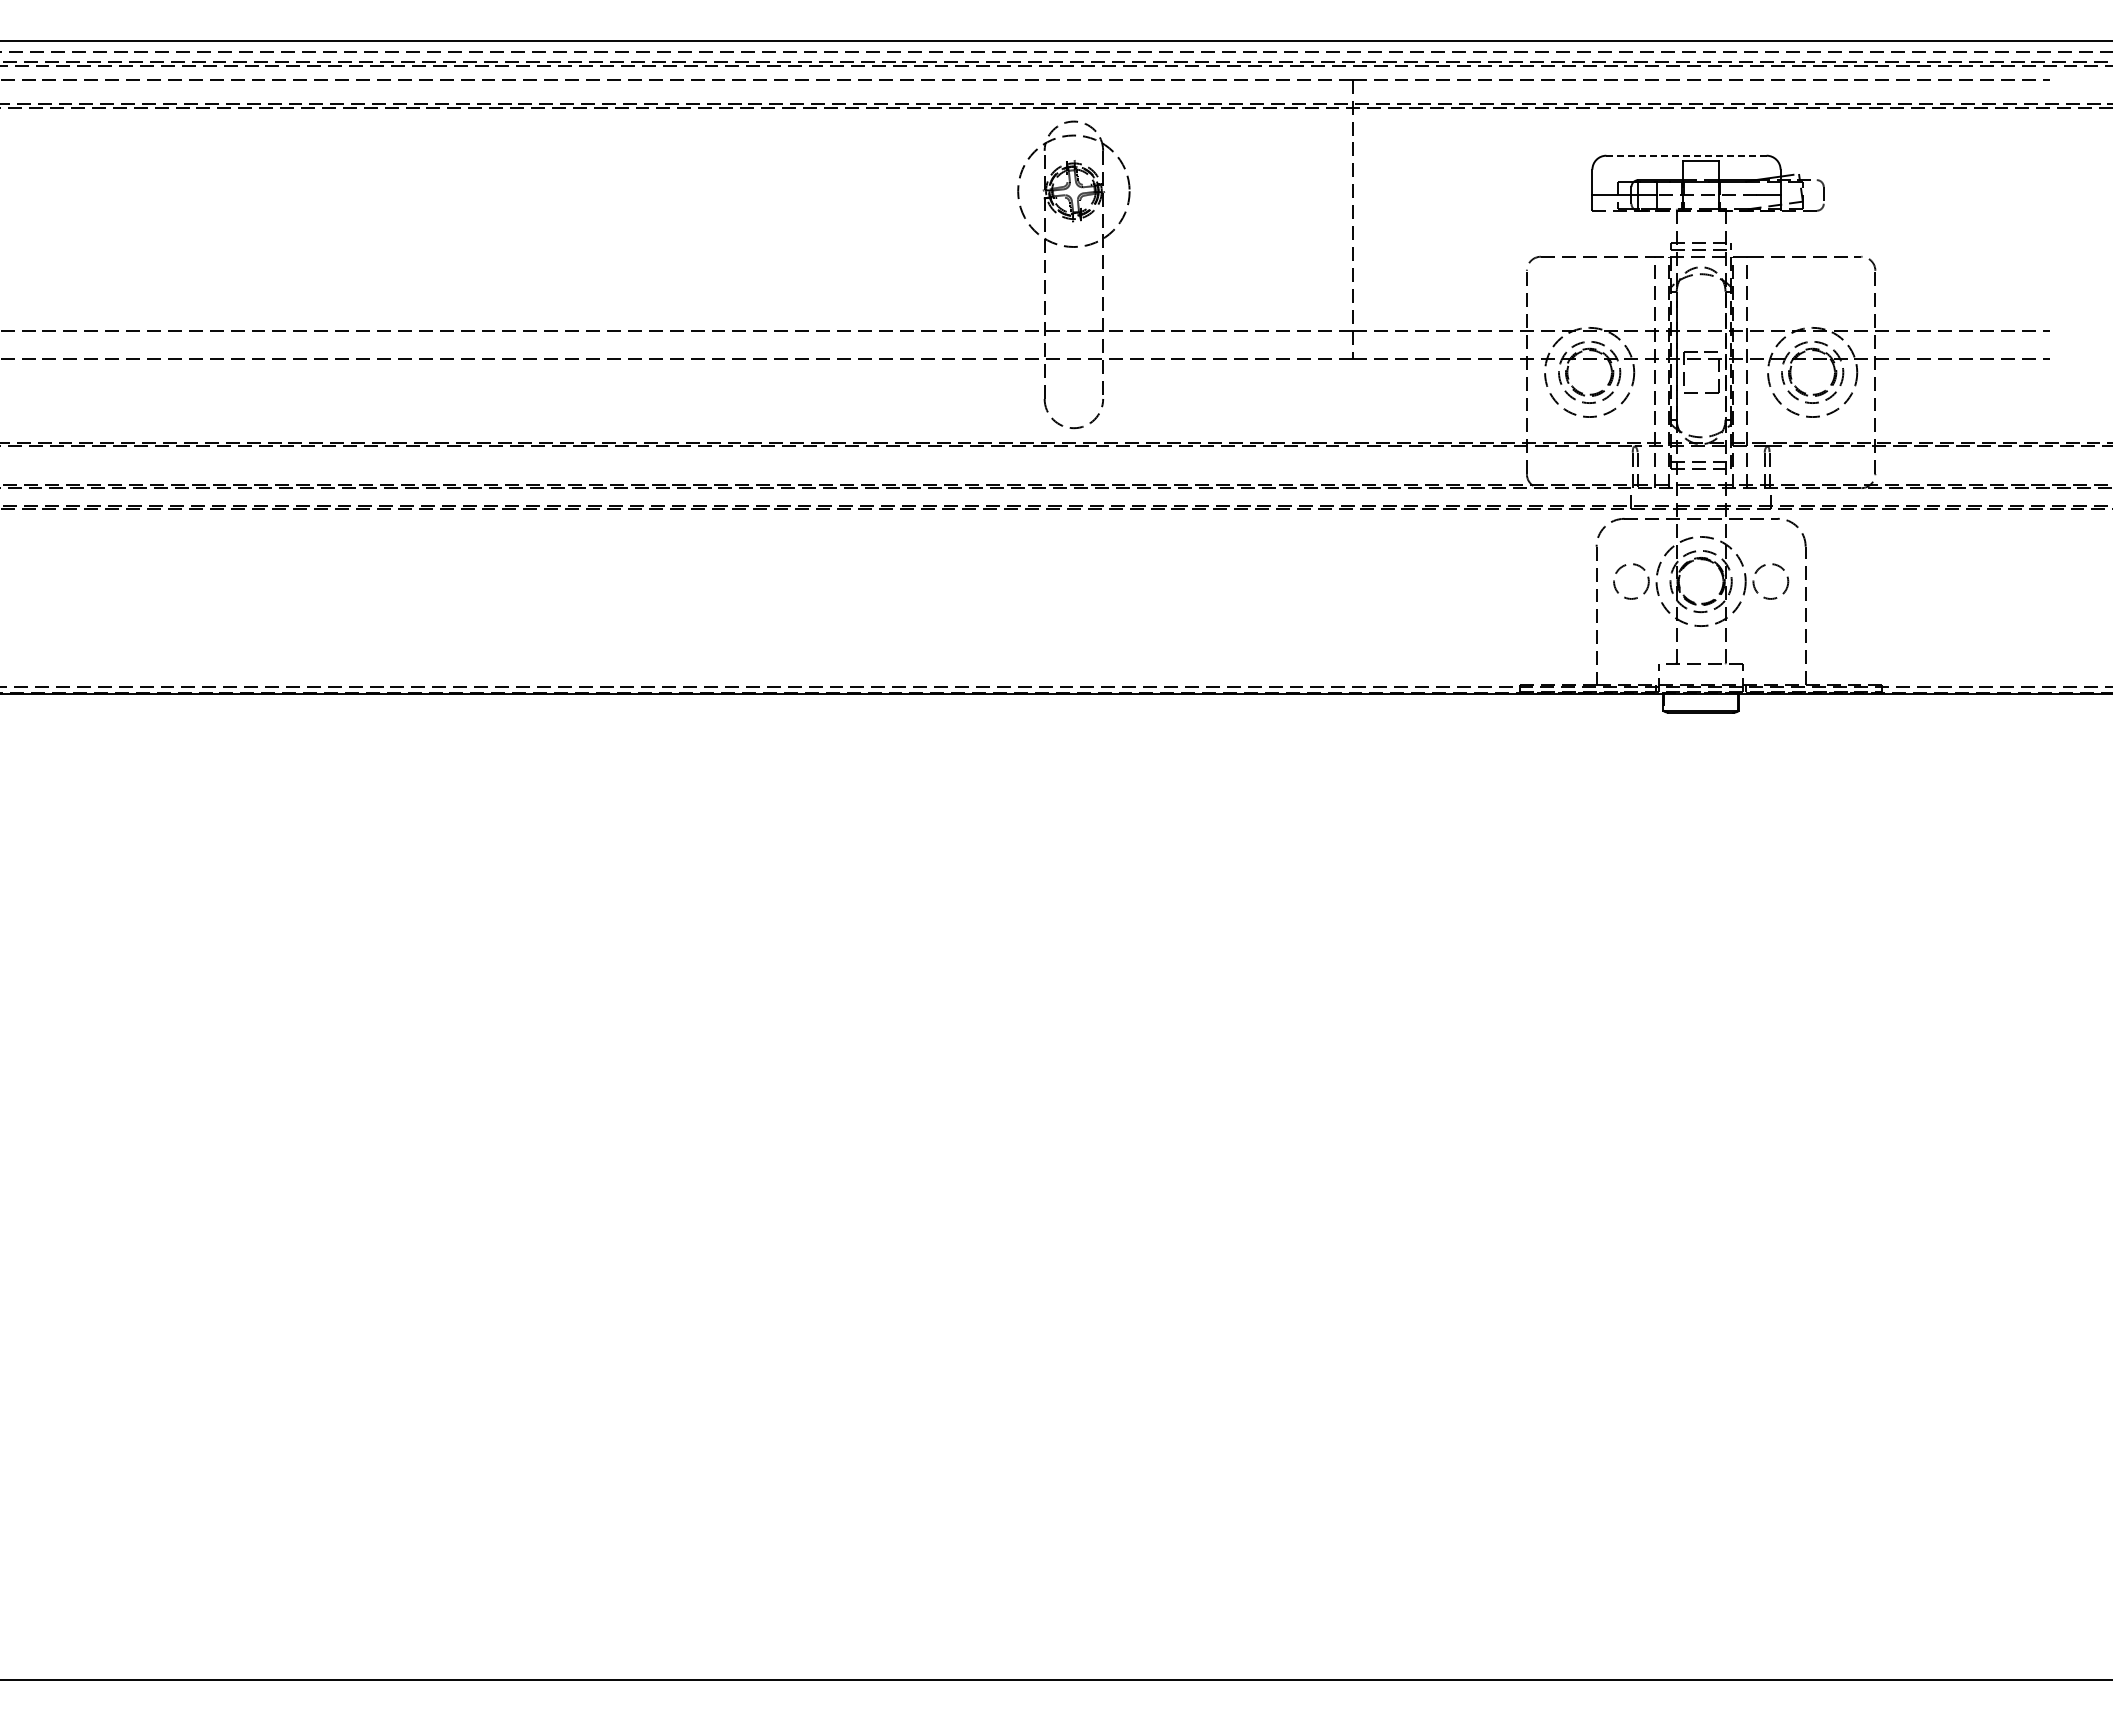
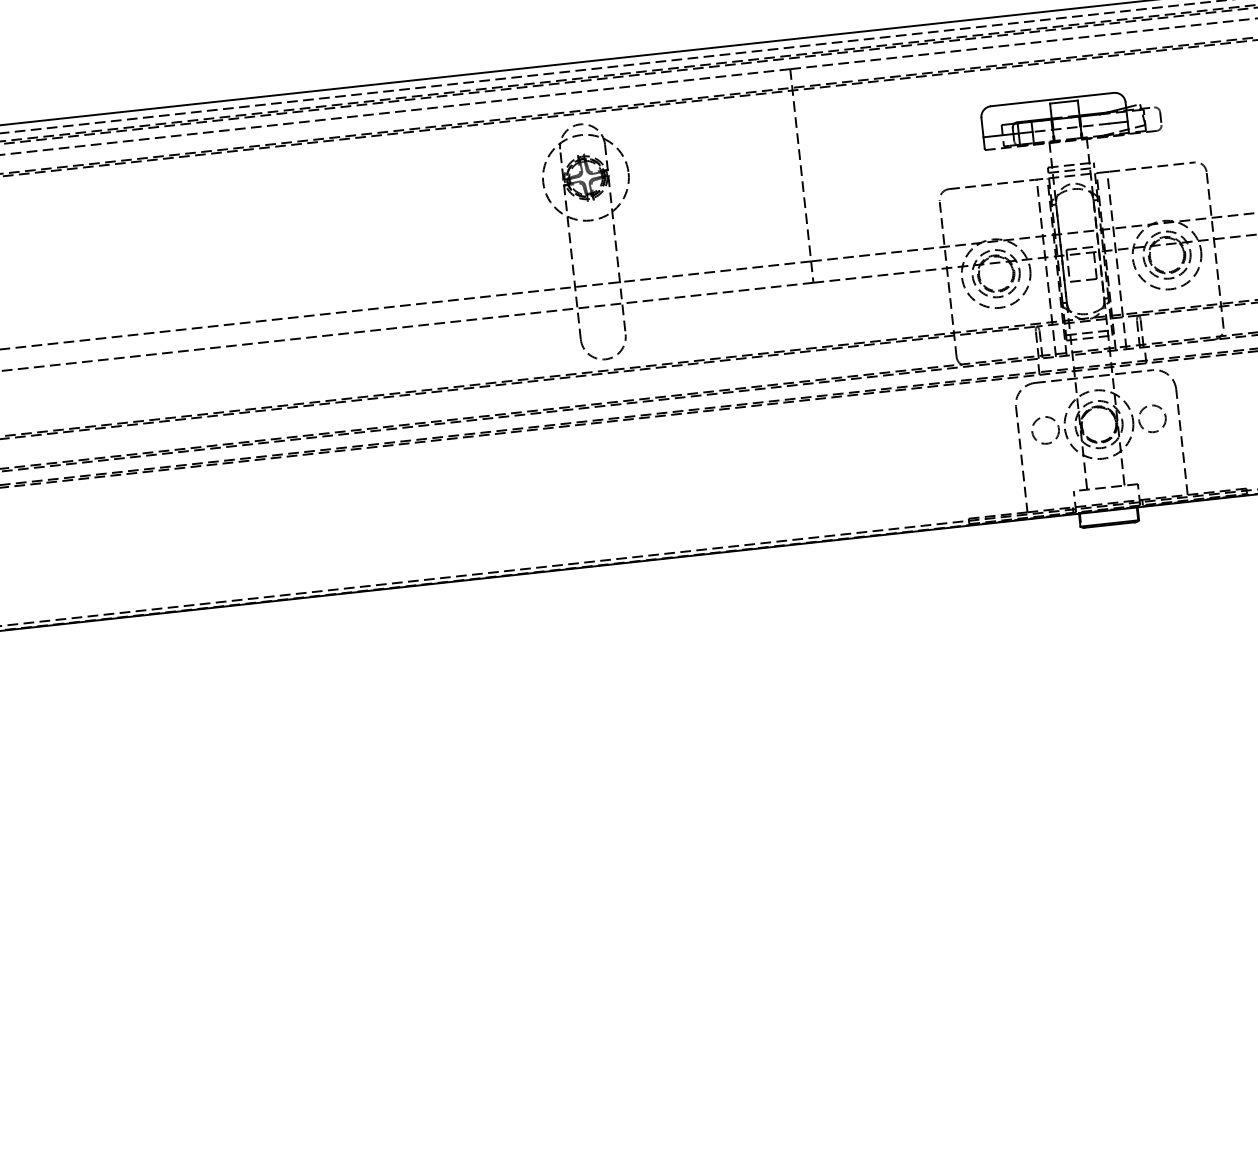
line: (1687, 155) -> (1053, 99), dashed -> solid

